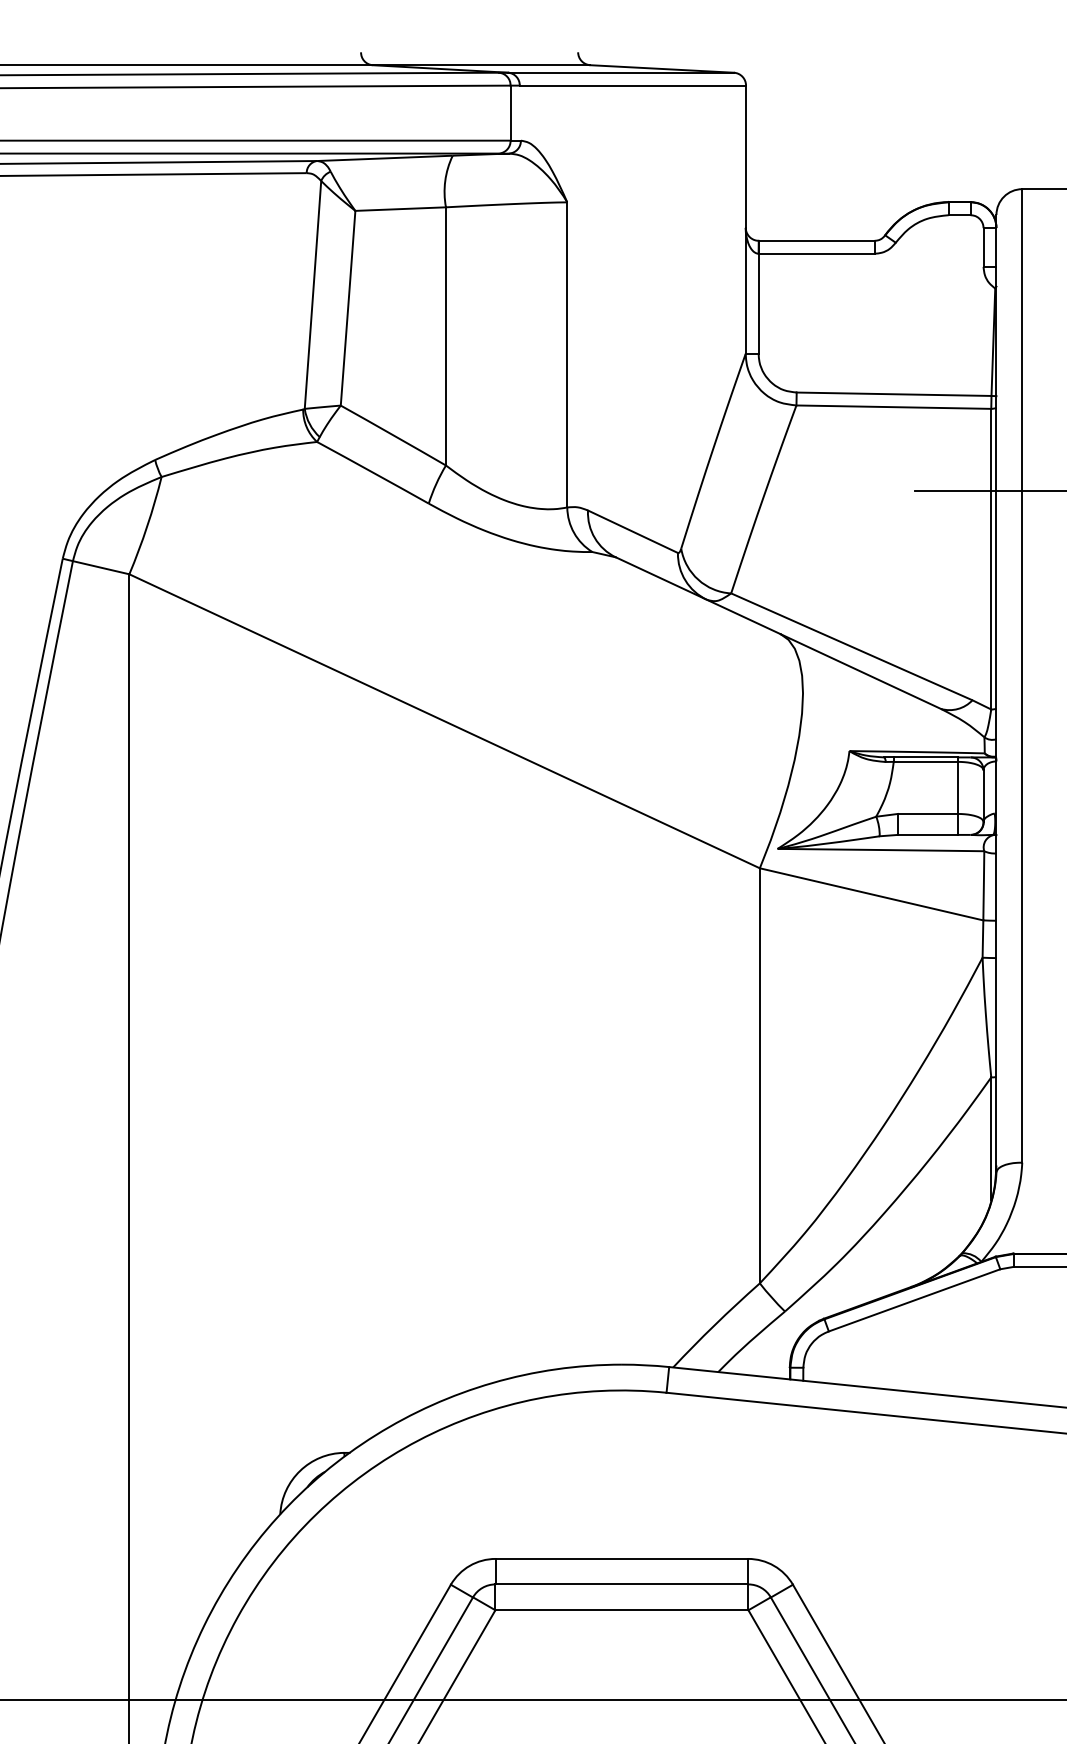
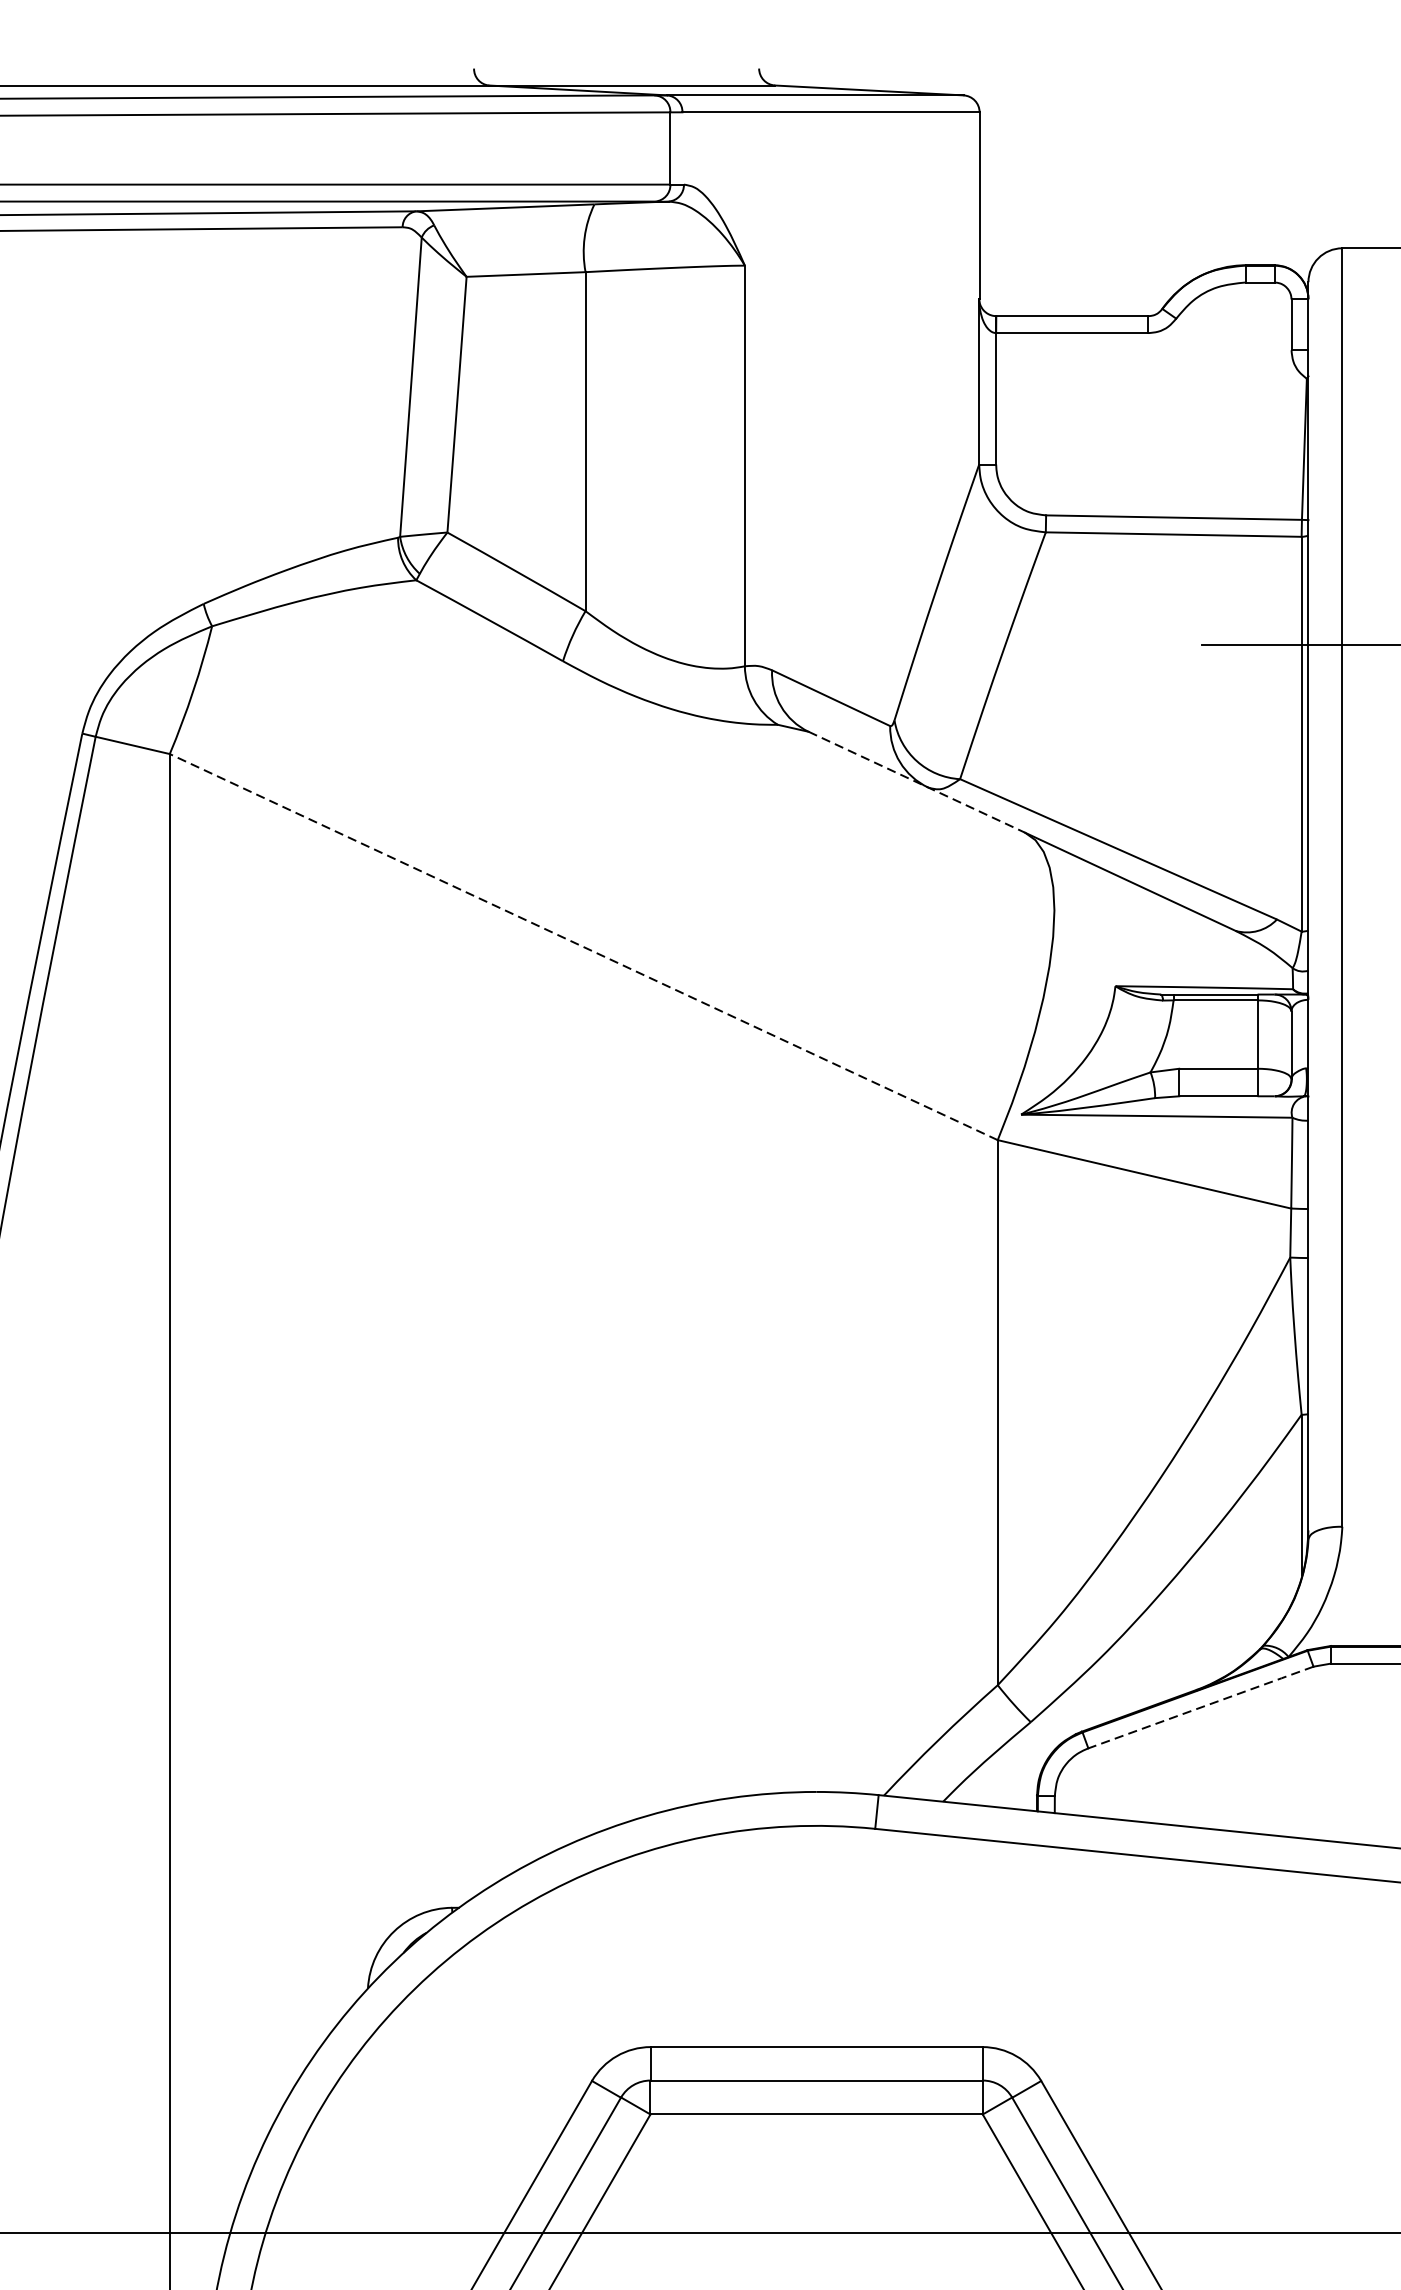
line: (698, 595) -> (917, 781), solid -> dashed
line: (444, 721) -> (583, 947), solid -> dashed
line: (914, 1300) -> (1200, 1707), solid -> dashed

